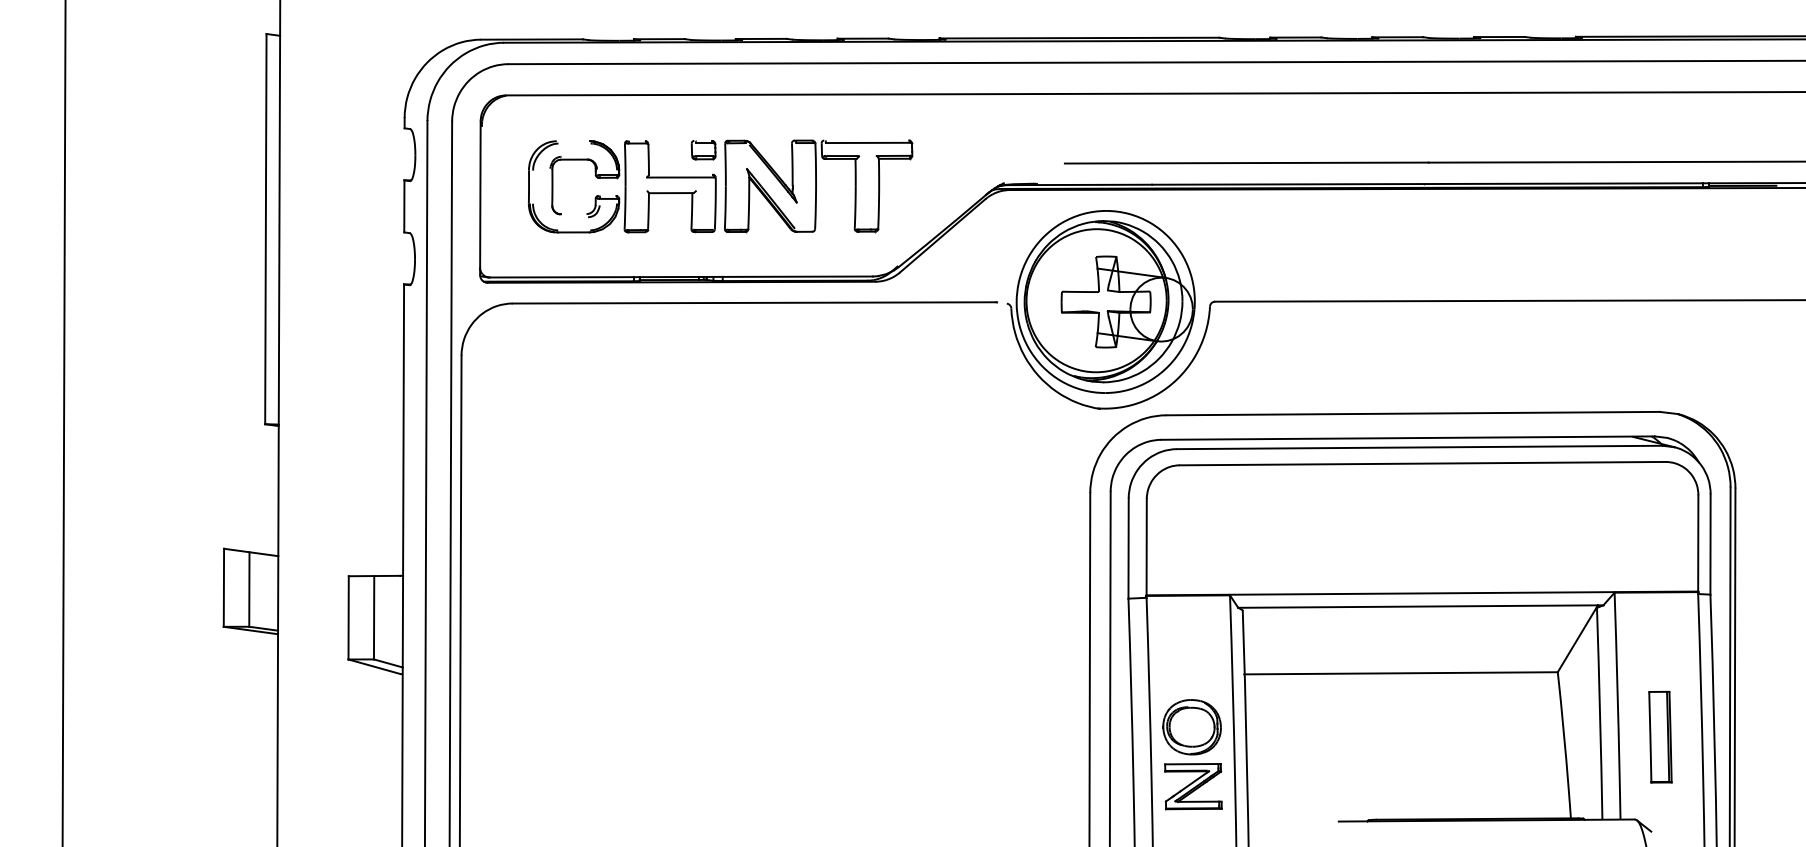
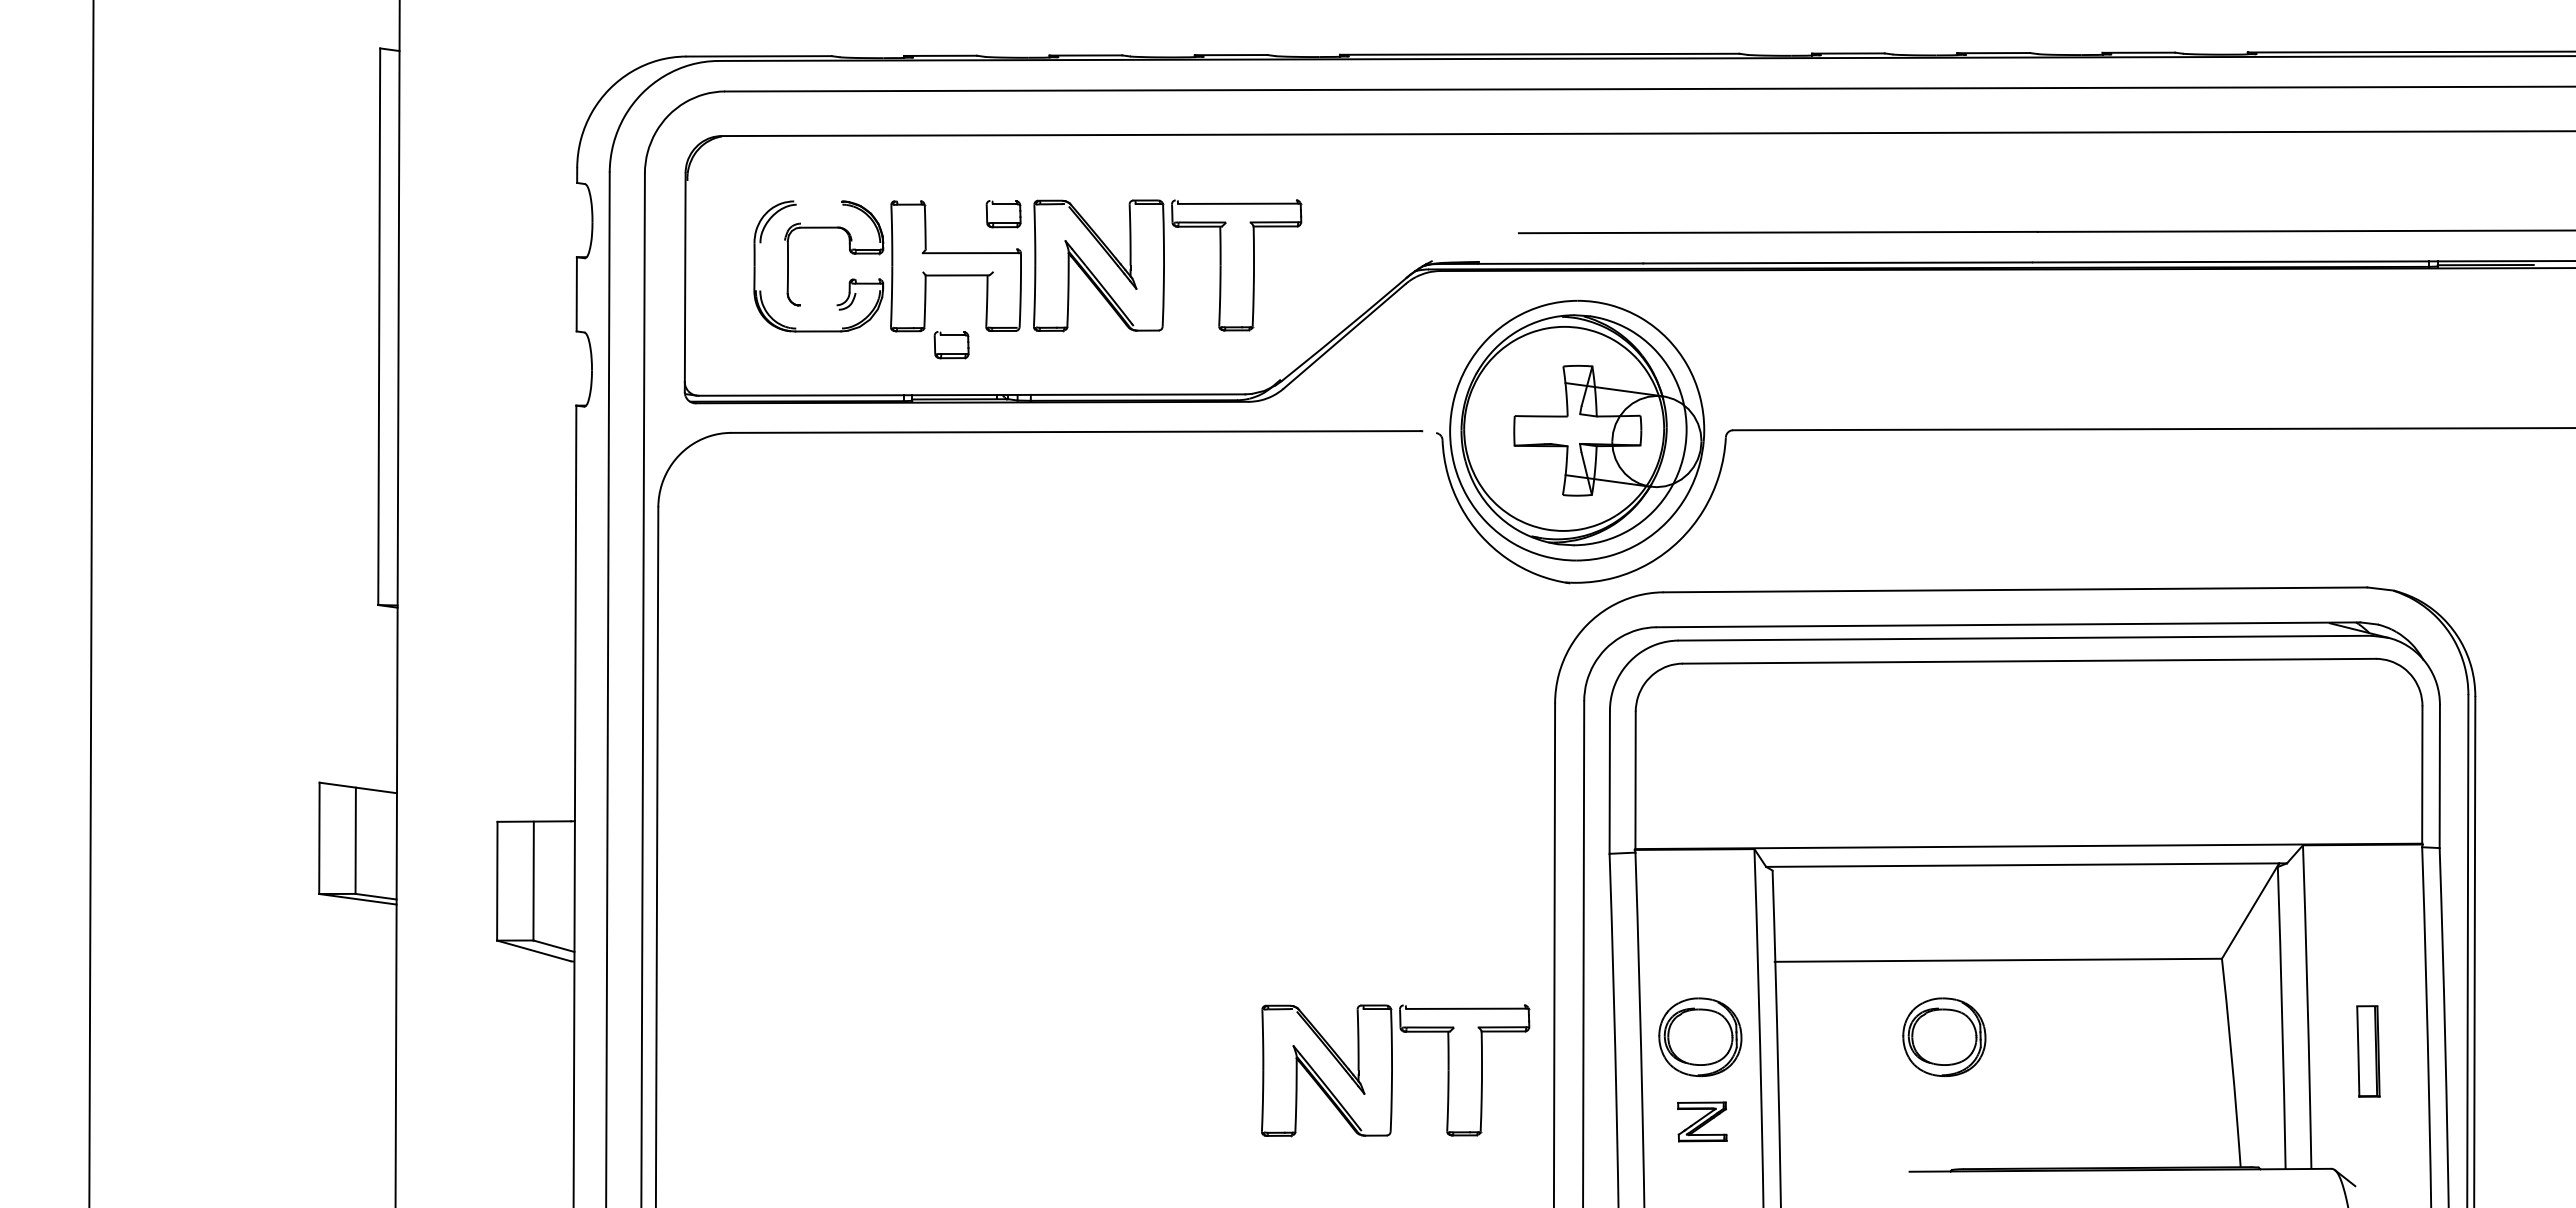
part: (667, 242) -> (951, 345), added
part: (1363, 727) -> (1944, 1037), added
part: (1660, 737) -> (2368, 1051), size x0.7
part: (978, 750) -> (1395, 1070), added
part: (1193, 786) -> (1702, 1121), size x0.6

